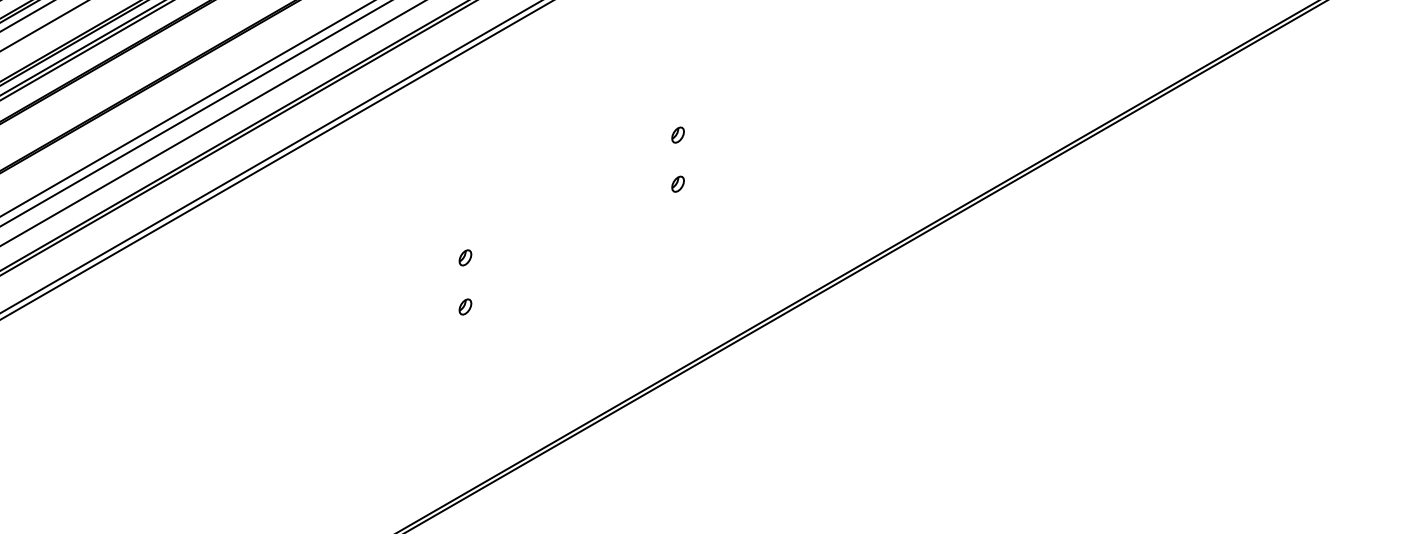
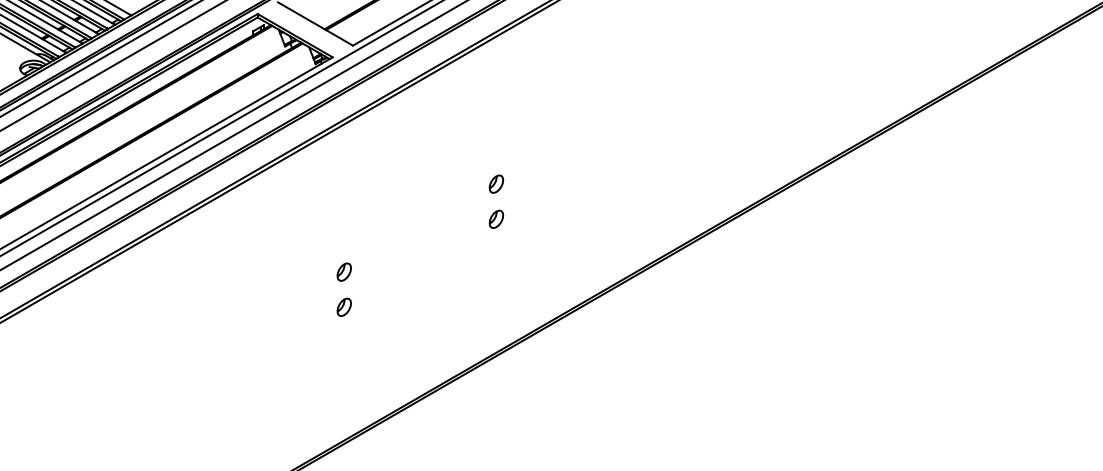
part: (678, 135) -> (496, 184), size x1.6
part: (678, 184) -> (496, 219), size x1.6
part: (465, 257) -> (344, 271), size x1.6
part: (465, 305) -> (344, 306), size x1.6

